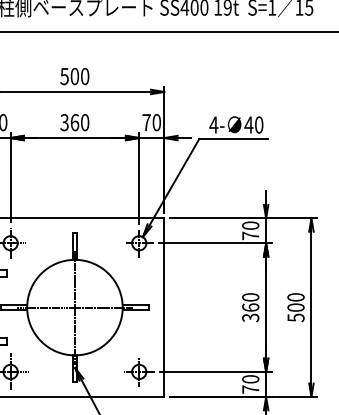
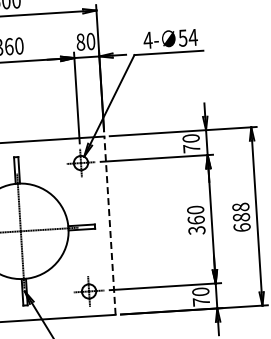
text: (146, 122) -> (80, 42), 70 -> 80
text: (253, 124) -> (187, 37), 40 -> 54
line: (164, 307) -> (110, 225), solid -> dashed
text: (295, 307) -> (240, 217), 500 -> 688

